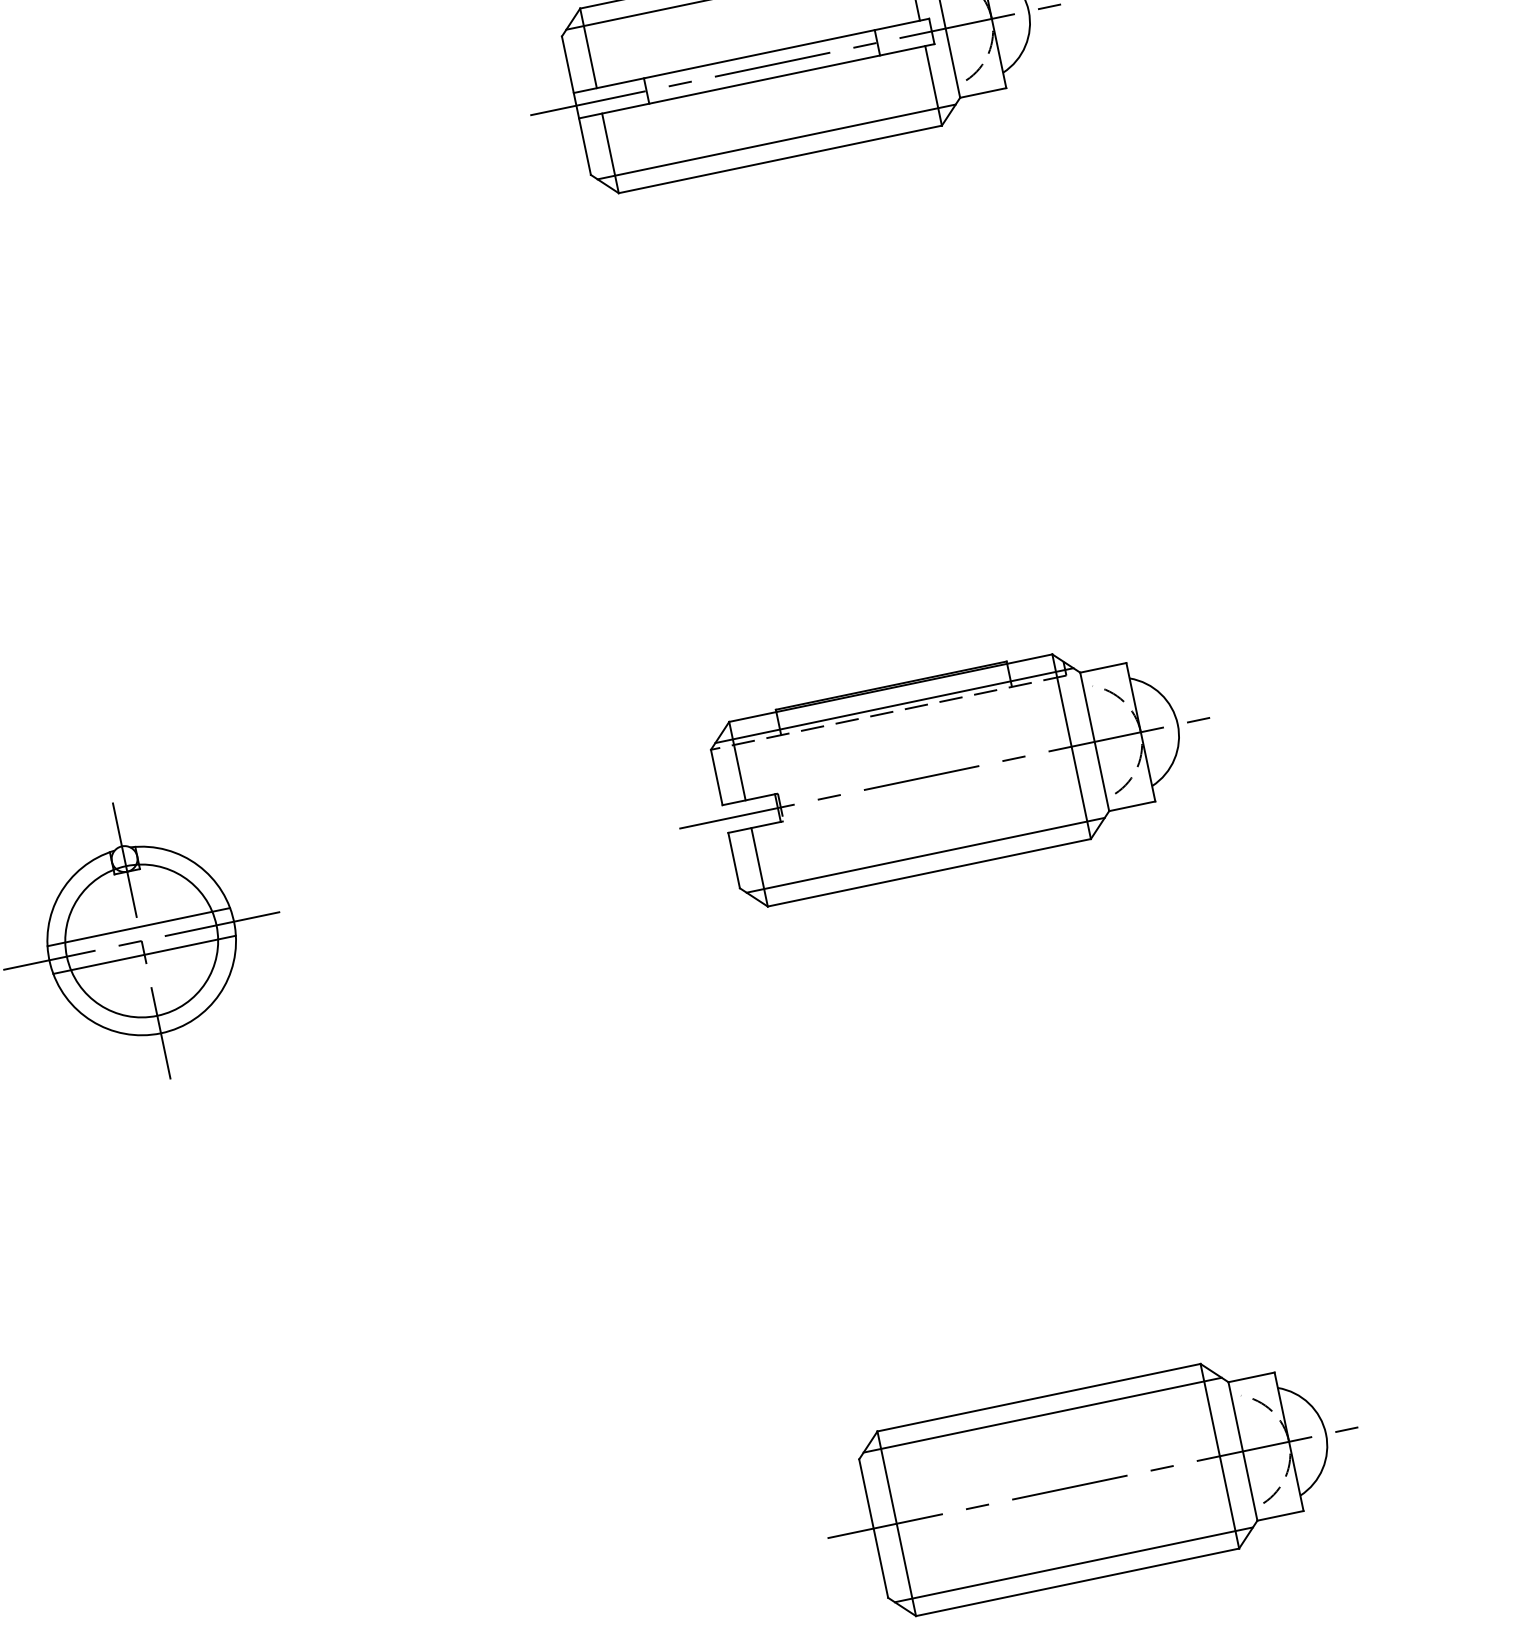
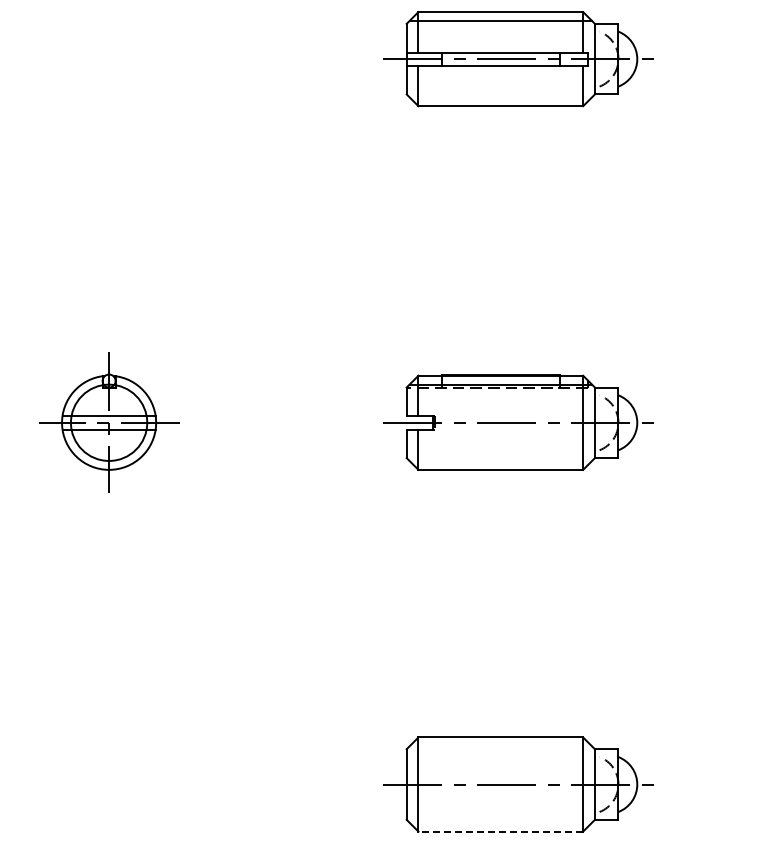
line: (776, 142) -> (500, 97), removed
line: (924, 854) -> (500, 460), removed
line: (1042, 1415) -> (500, 746), removed
line: (1073, 1564) -> (500, 822), removed
line: (1076, 1582) -> (500, 831), solid -> dashed

